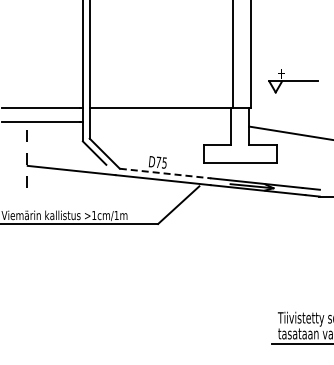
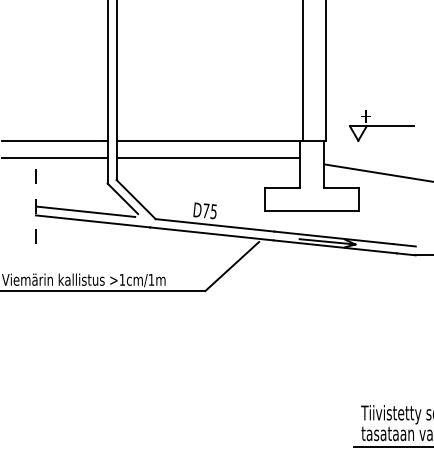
part: (293, 81) -> (381, 126), moved
line: (160, 122) -> (208, 159), added
line: (66, 163) -> (86, 212), added
line: (165, 173) -> (215, 225), dashed -> solid

